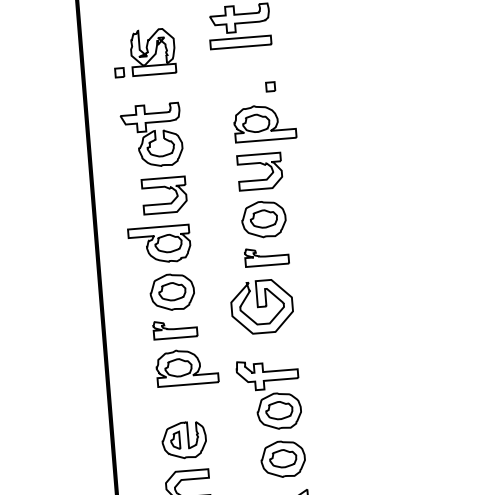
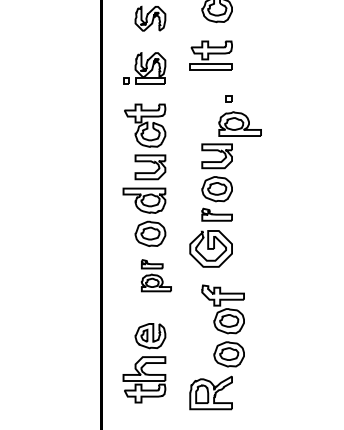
part: (263, 122) -> (239, 123), moved
part: (185, 351) -> (156, 275), size x0.7
part: (270, 418) -> (222, 325), moved

